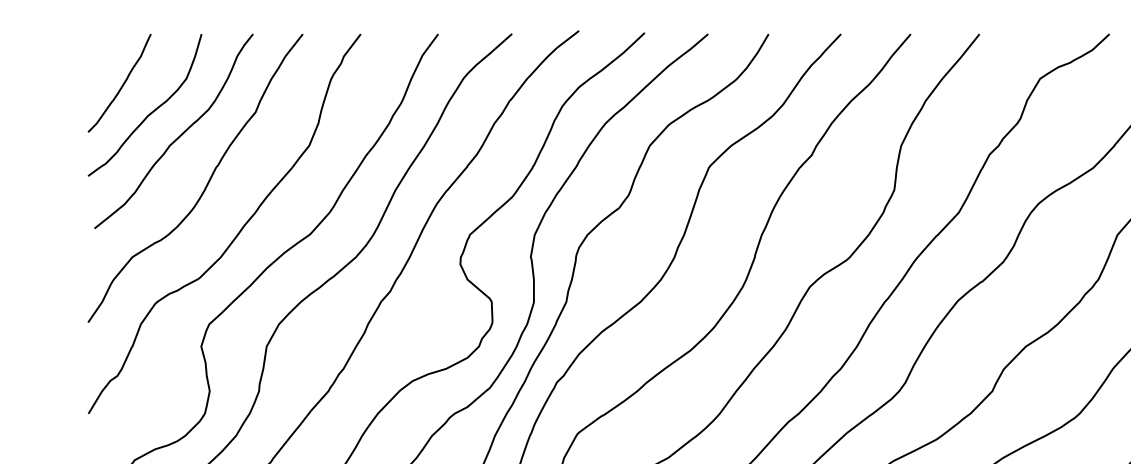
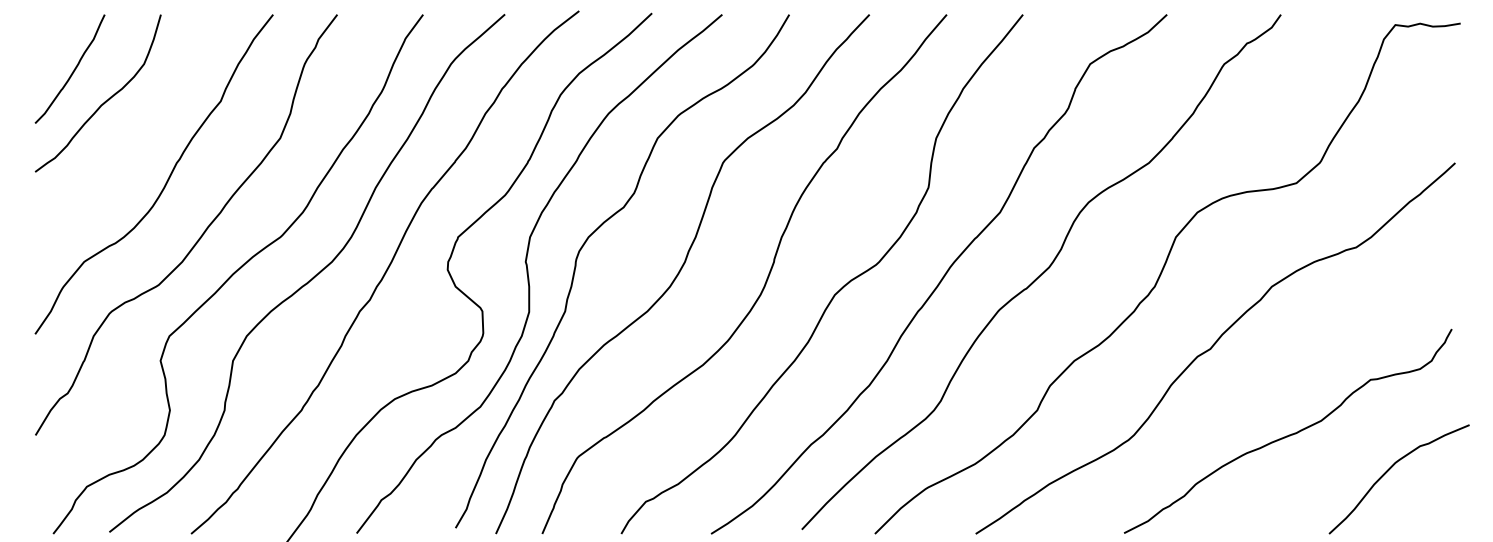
curve: (177, 136) -> (134, 128), removed

